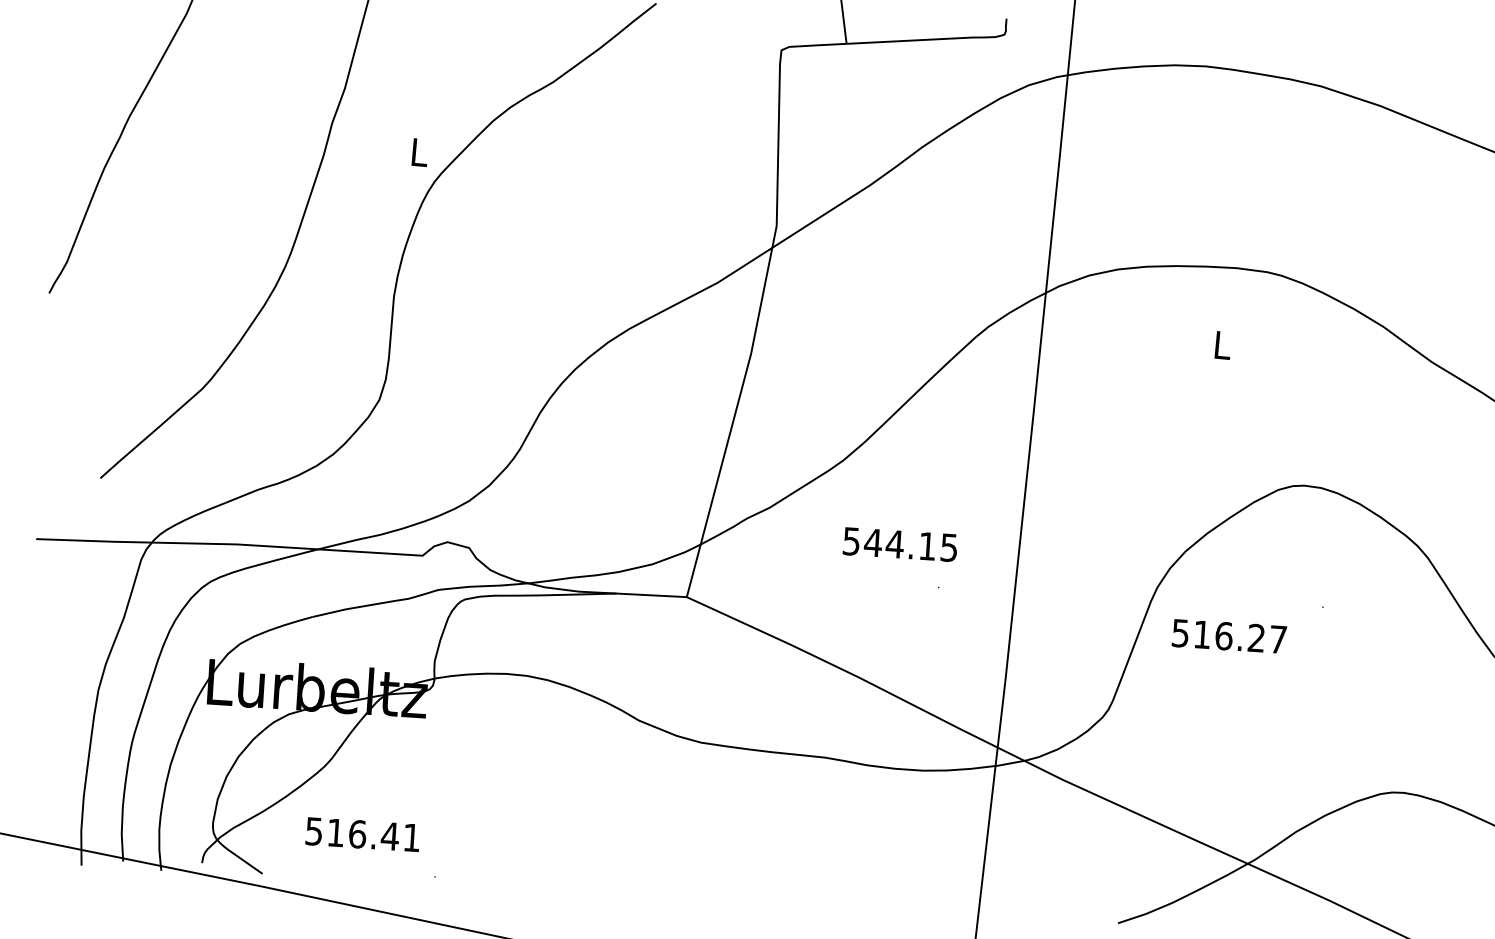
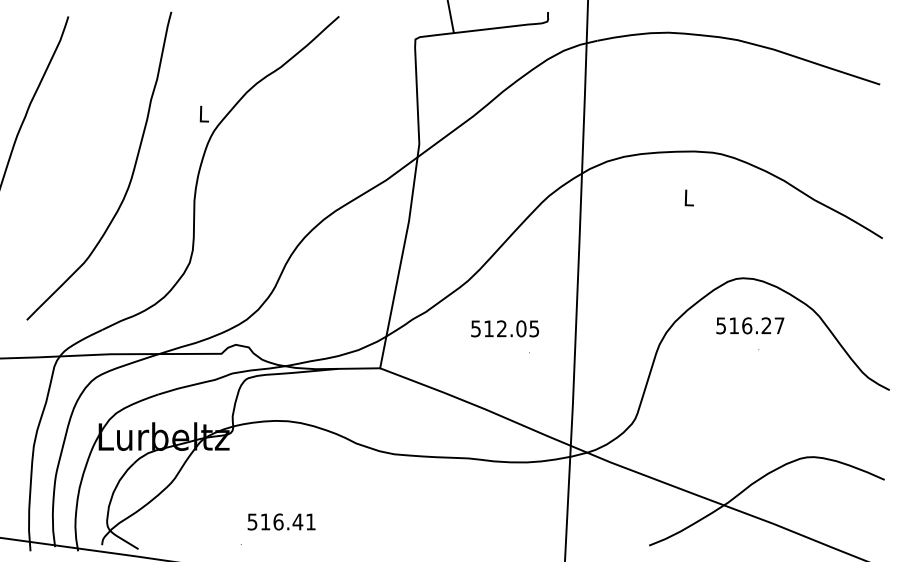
text: (899, 543) -> (504, 328), 544.15 -> 512.05
text: (1229, 635) -> (750, 325), moved
text: (362, 833) -> (281, 521), moved

